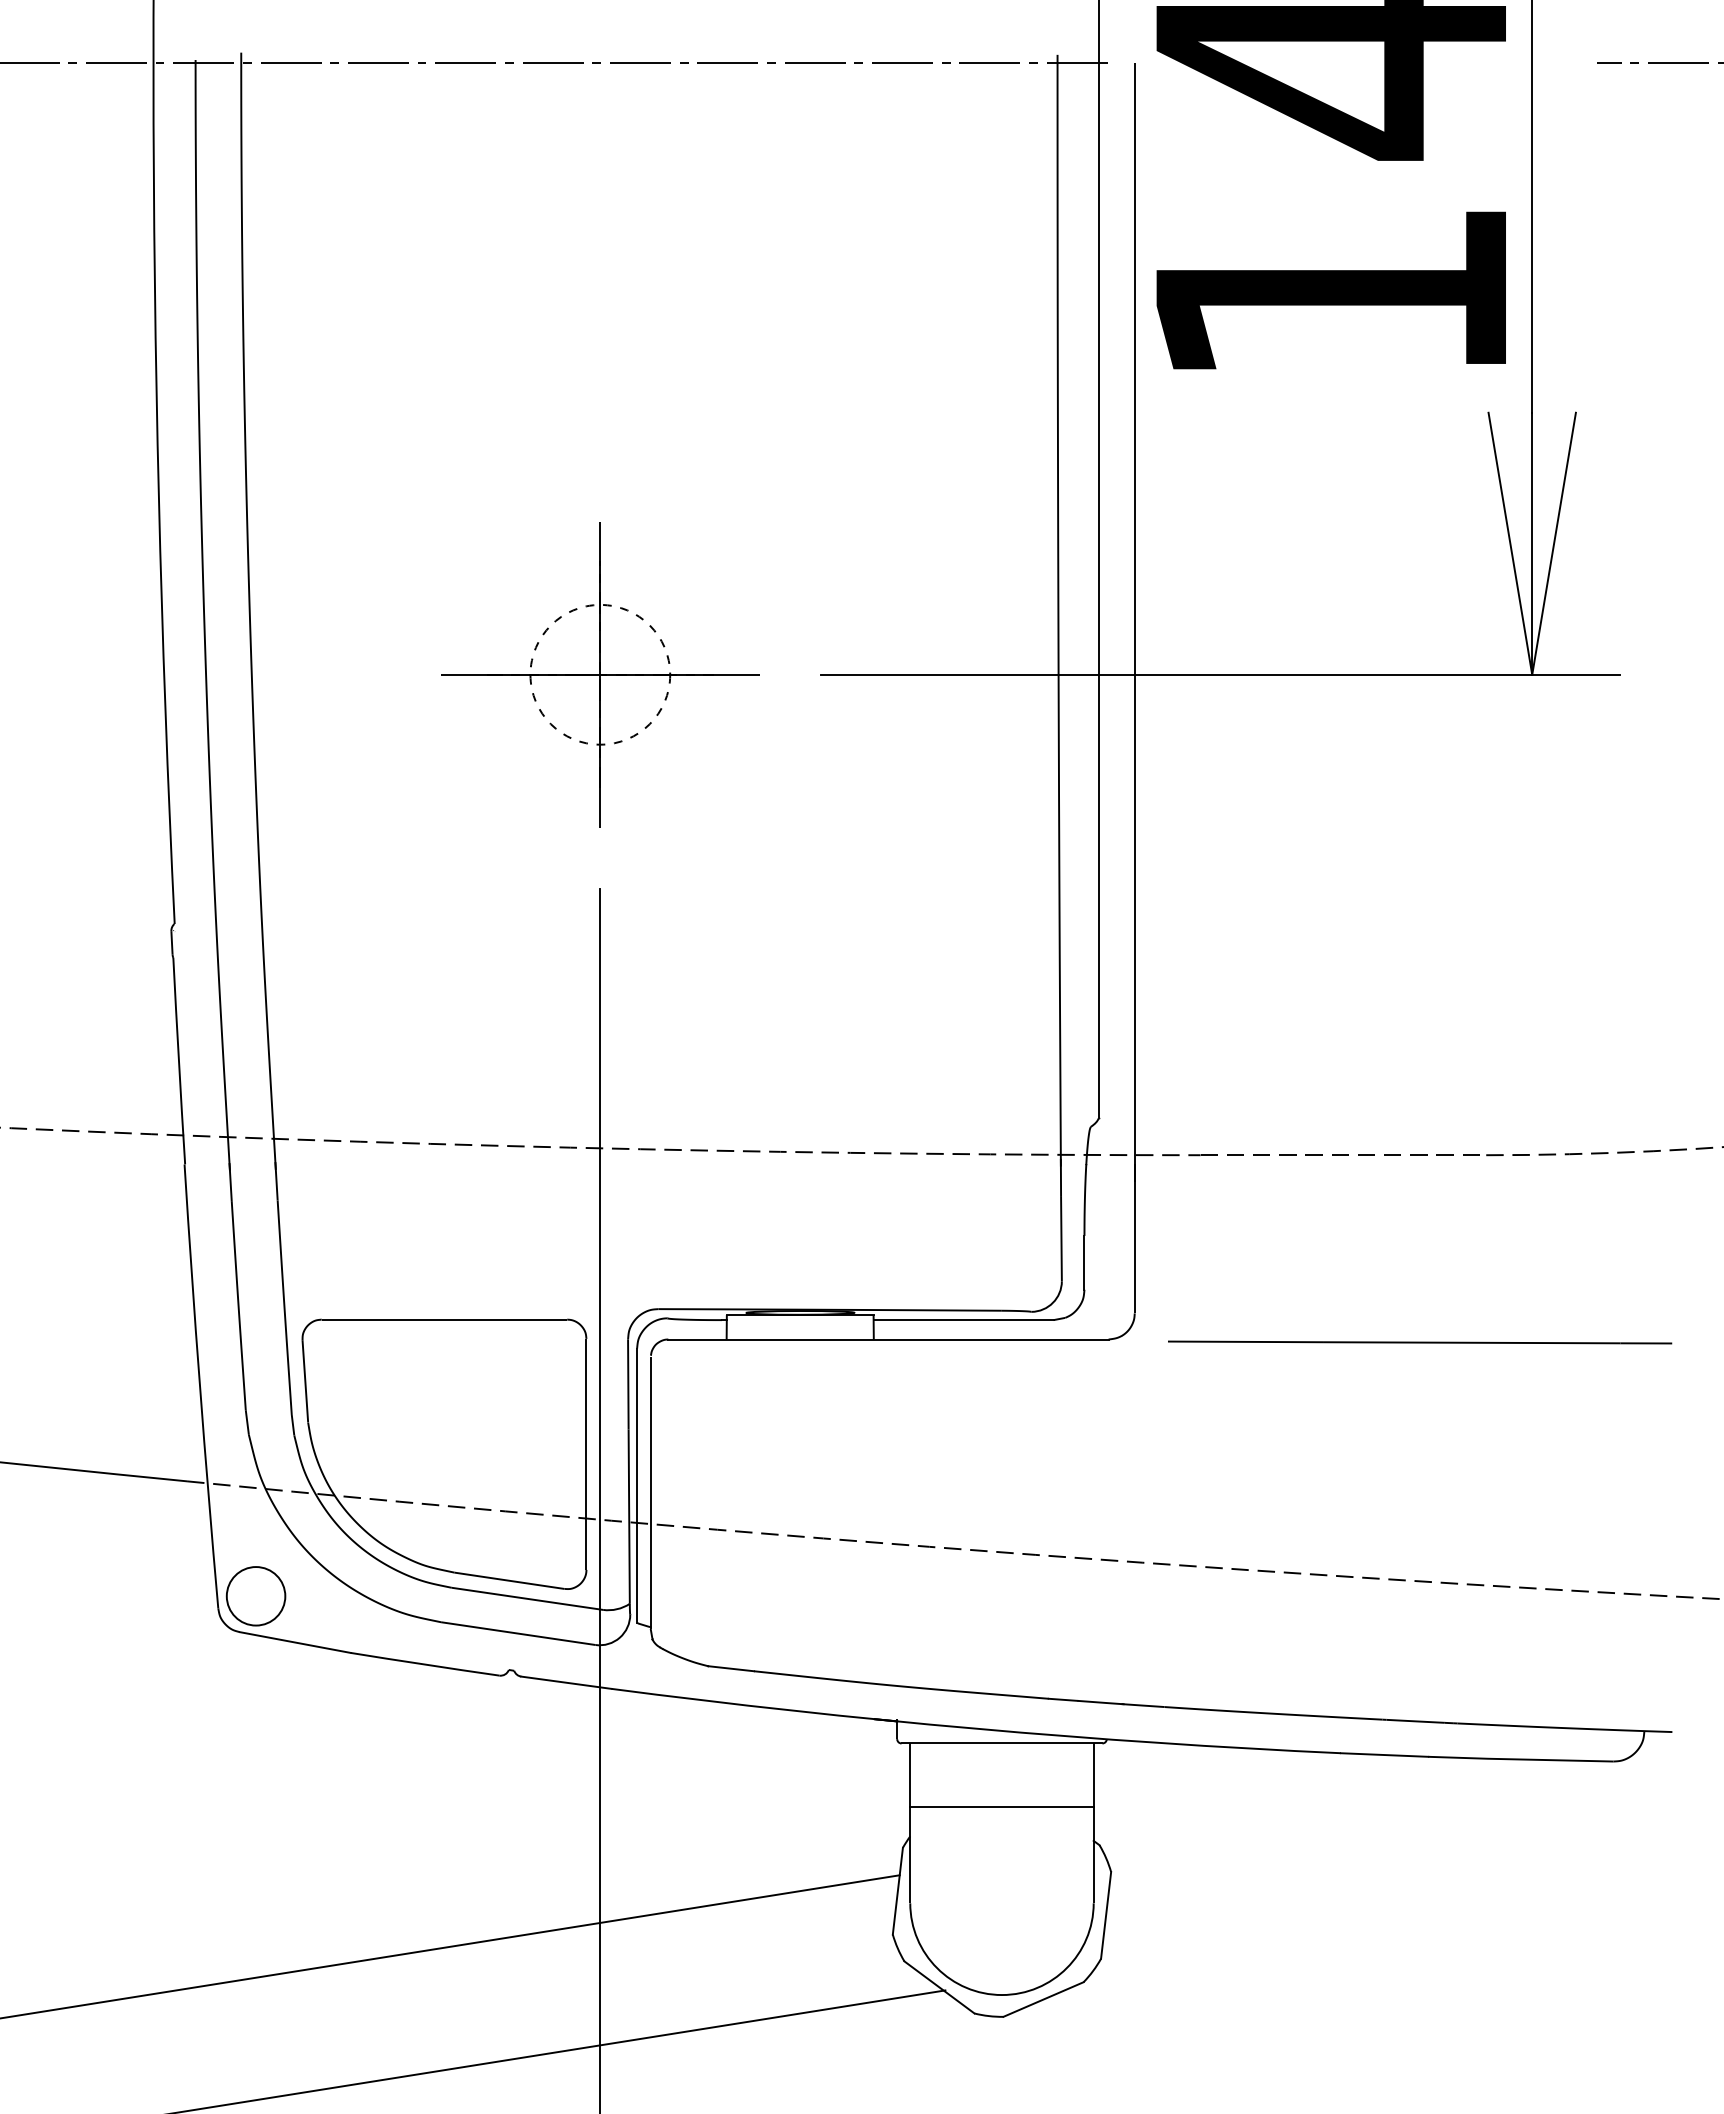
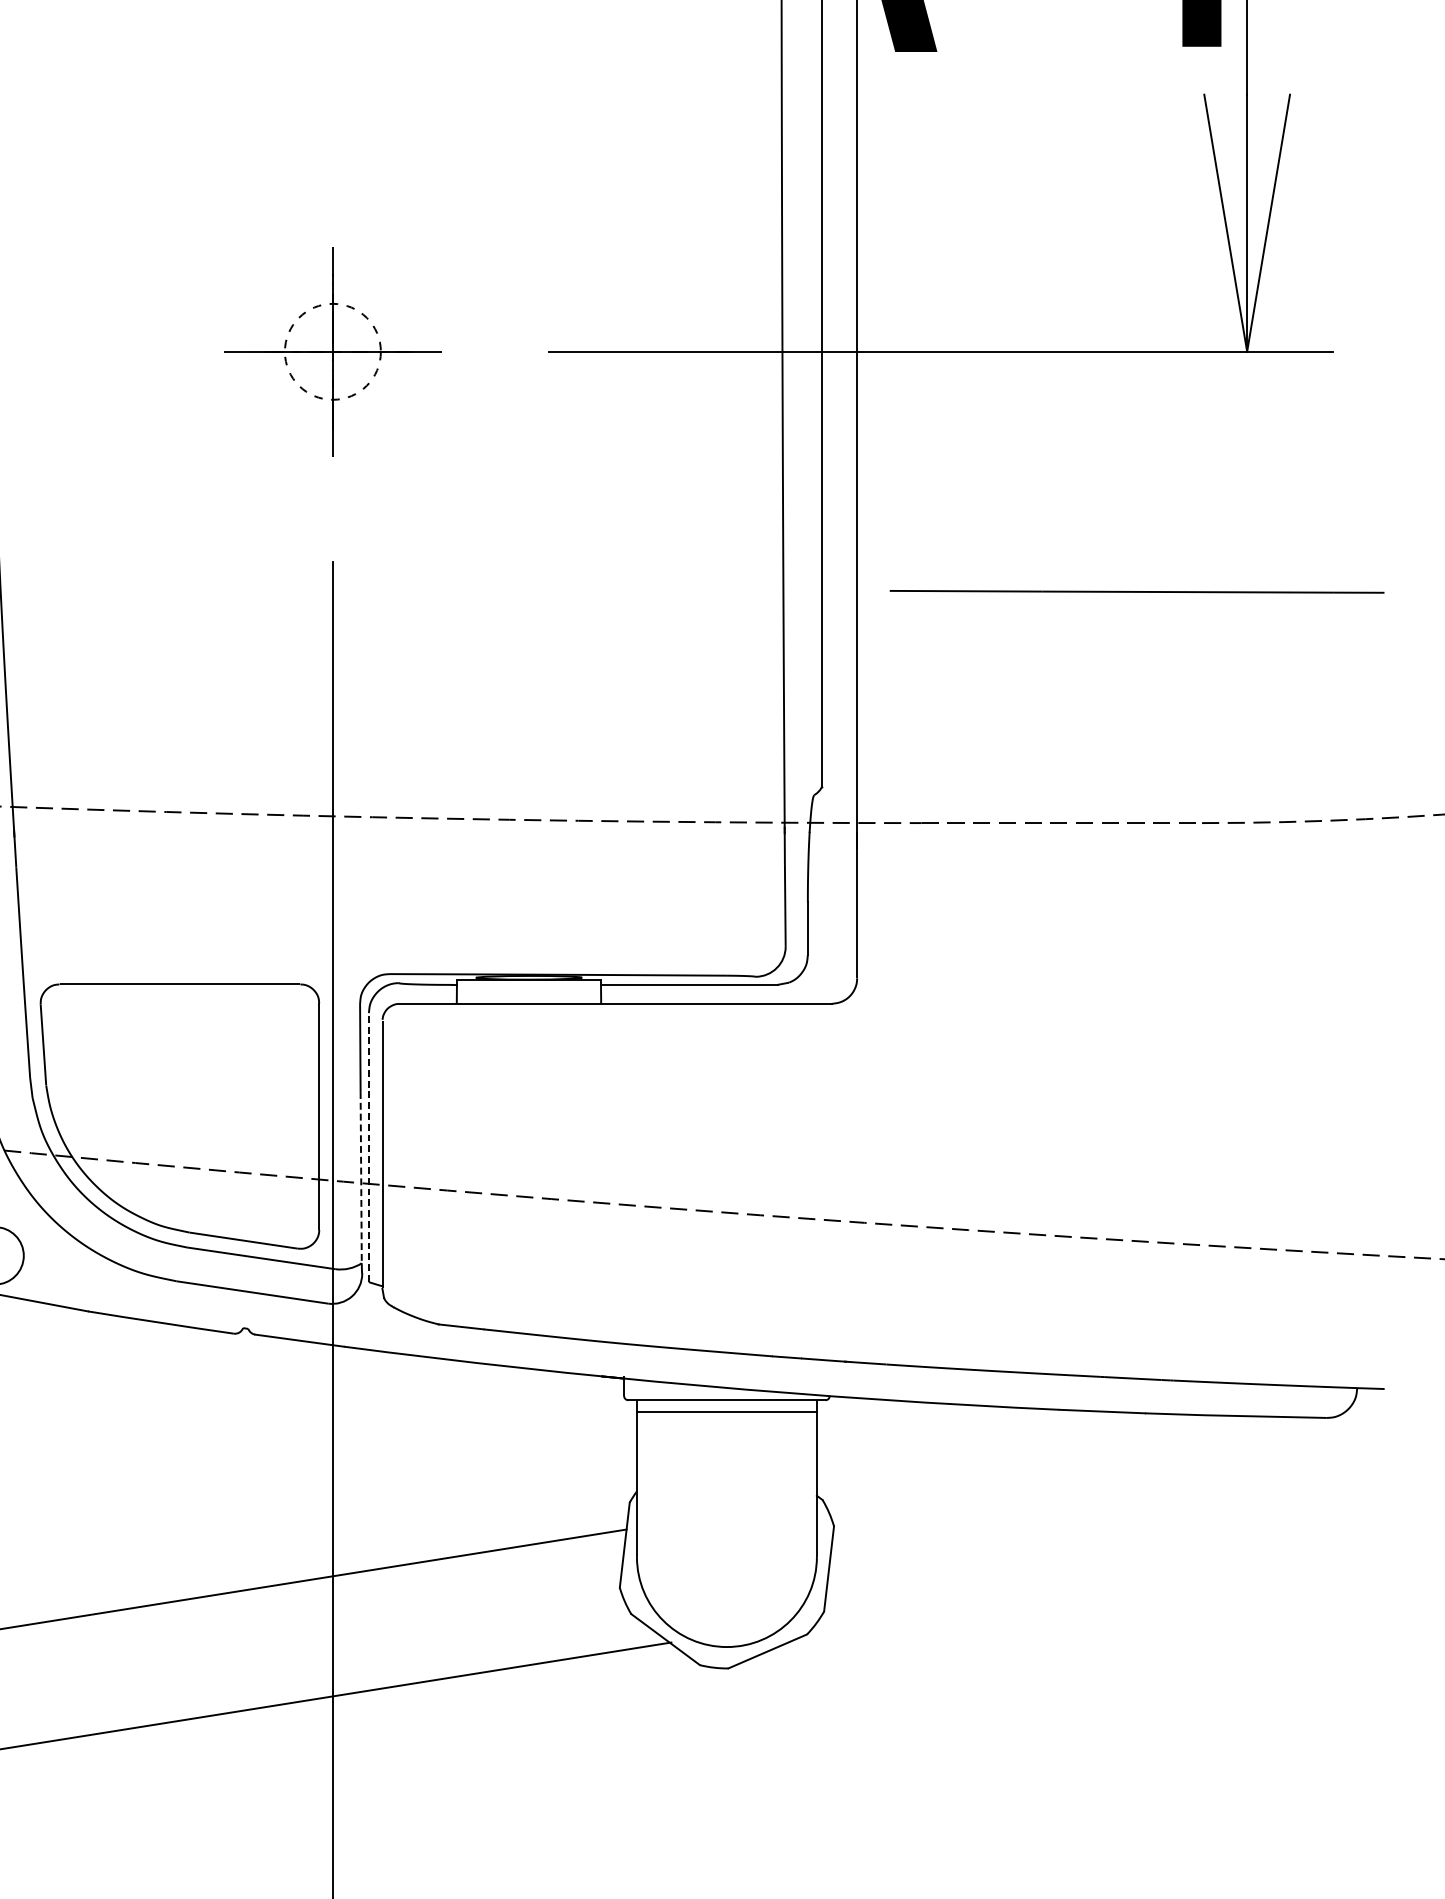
part: (600, 674) -> (333, 351), size x0.7
line: (1420, 1342) -> (1137, 591), moved
line: (637, 1485) -> (369, 1147), solid -> dashed
line: (629, 1517) -> (361, 1178), solid -> dashed
line: (1001, 1807) -> (726, 1412), moved

